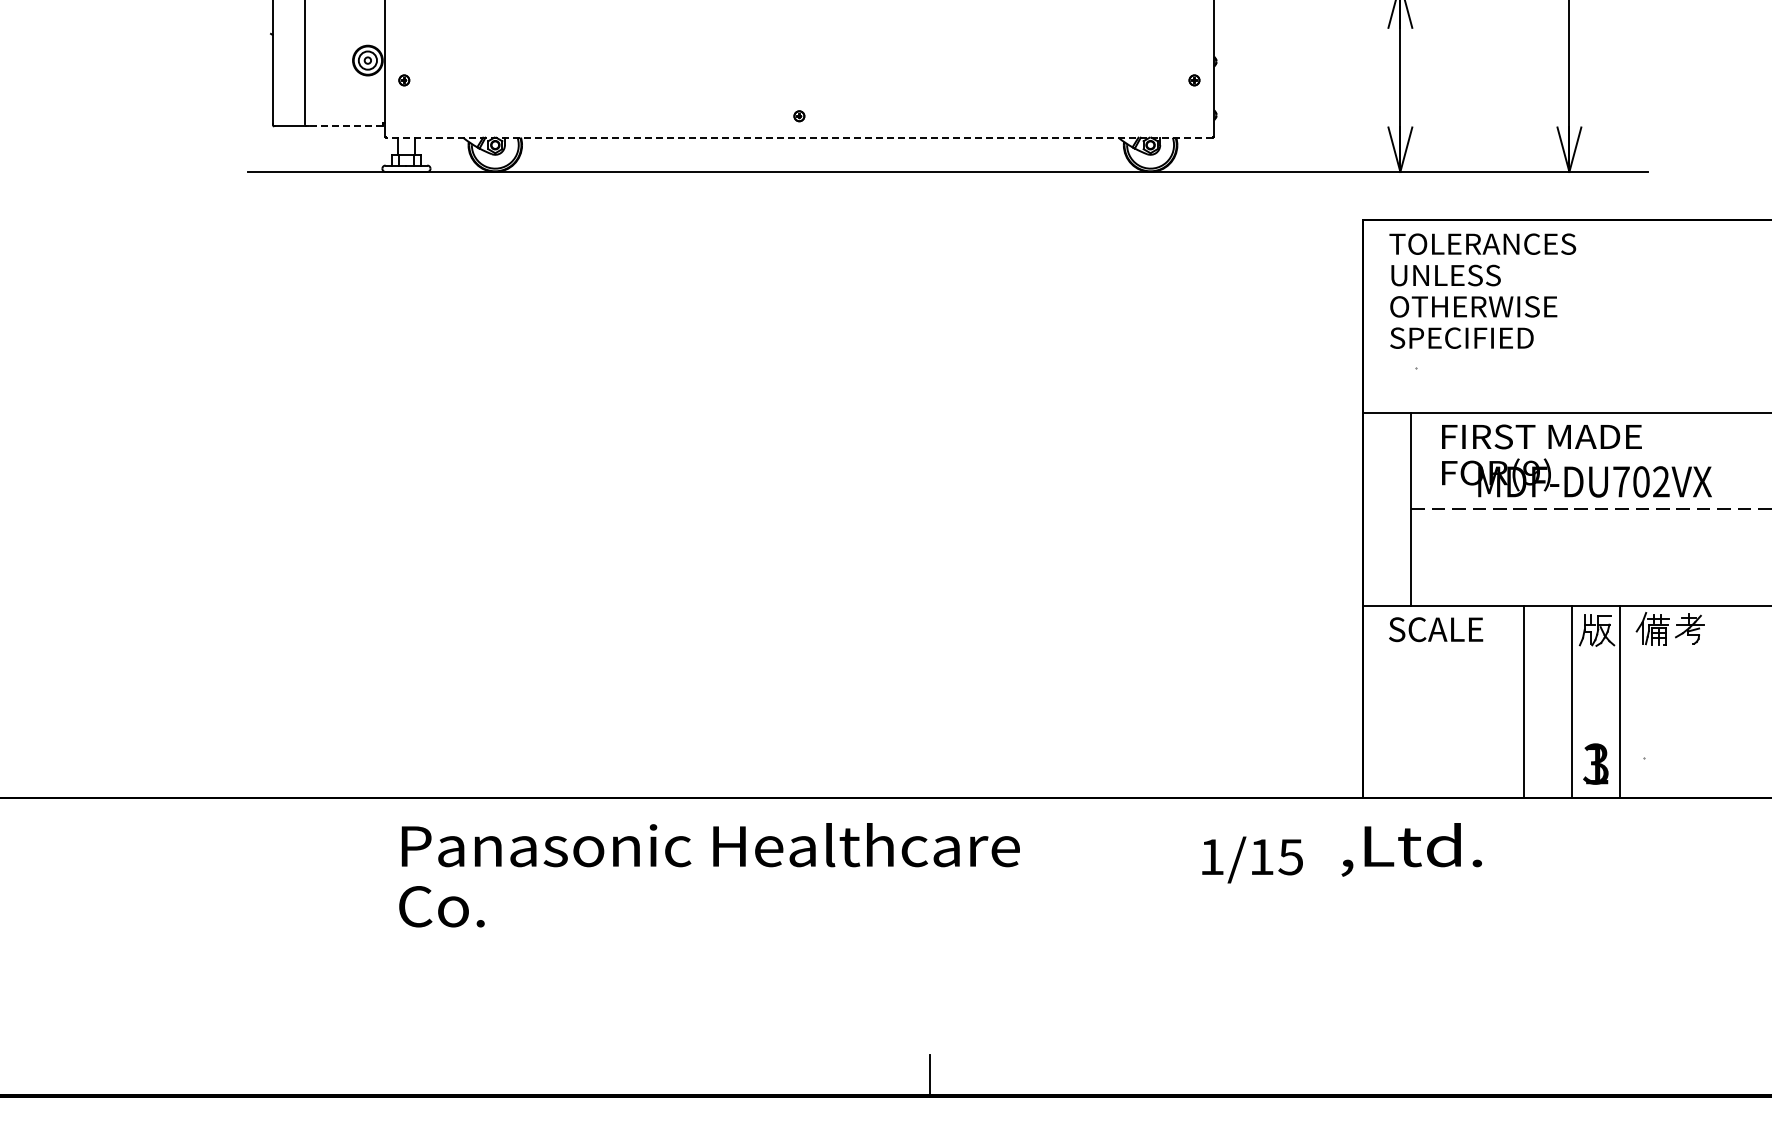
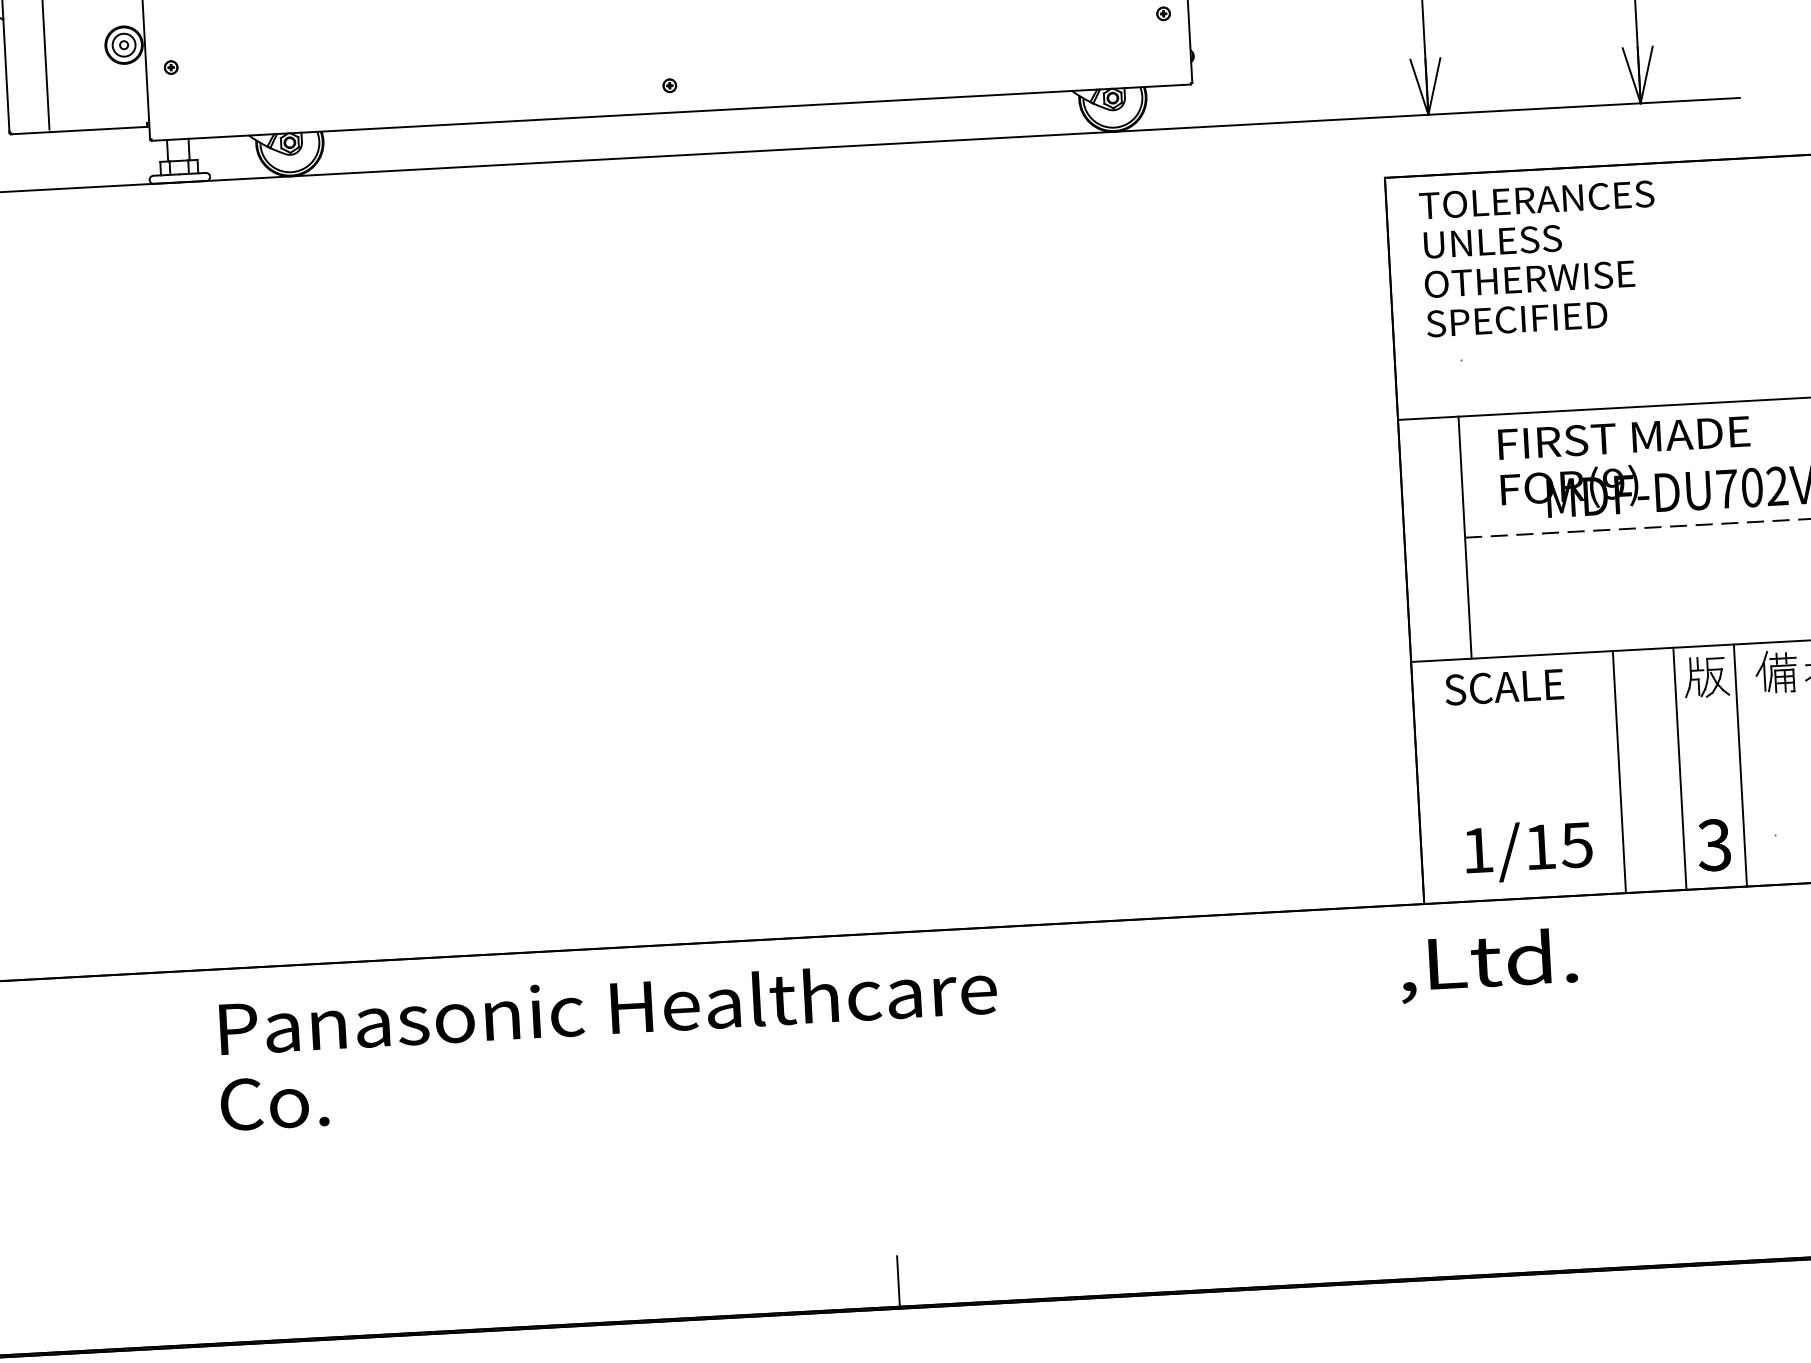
line: (345, 126) -> (100, 129), dashed -> solid
line: (799, 137) -> (671, 112), dashed -> solid
text: (1595, 763) -> (1713, 844), 1 -> 3
text: (1252, 859) -> (1528, 850), moved

